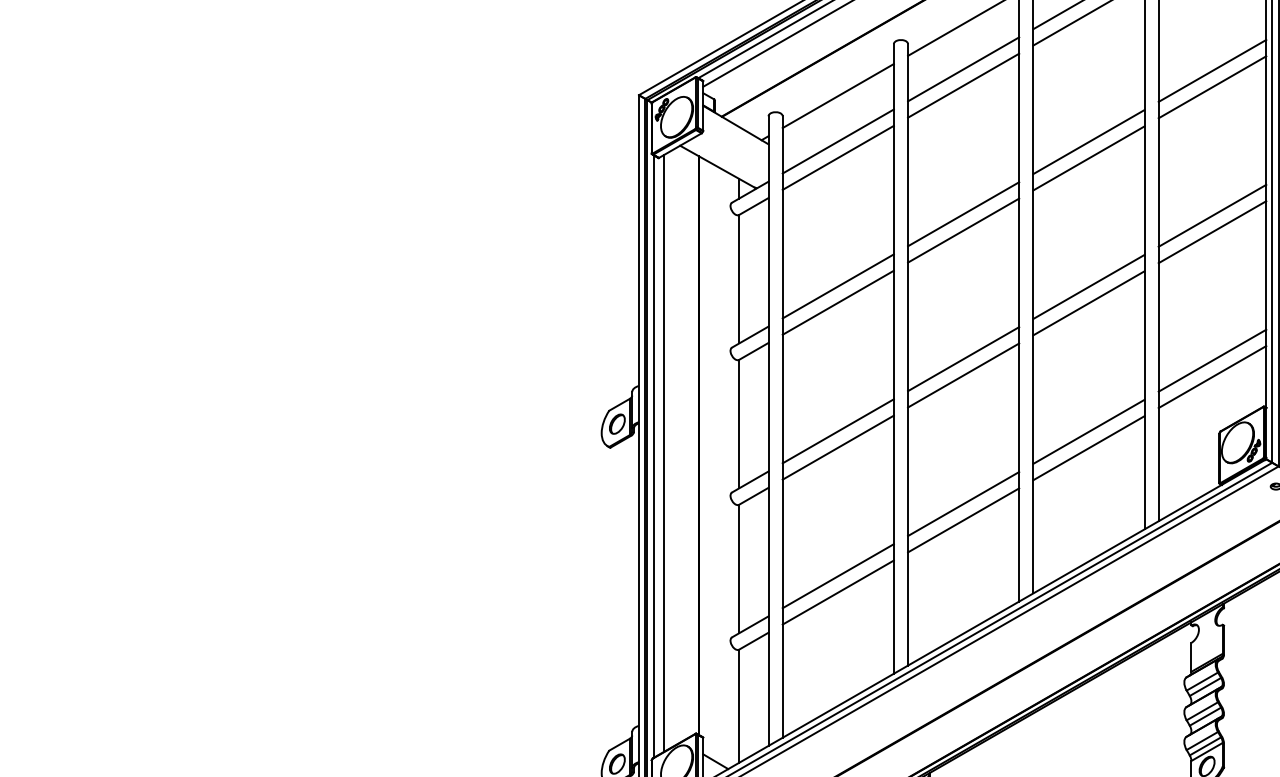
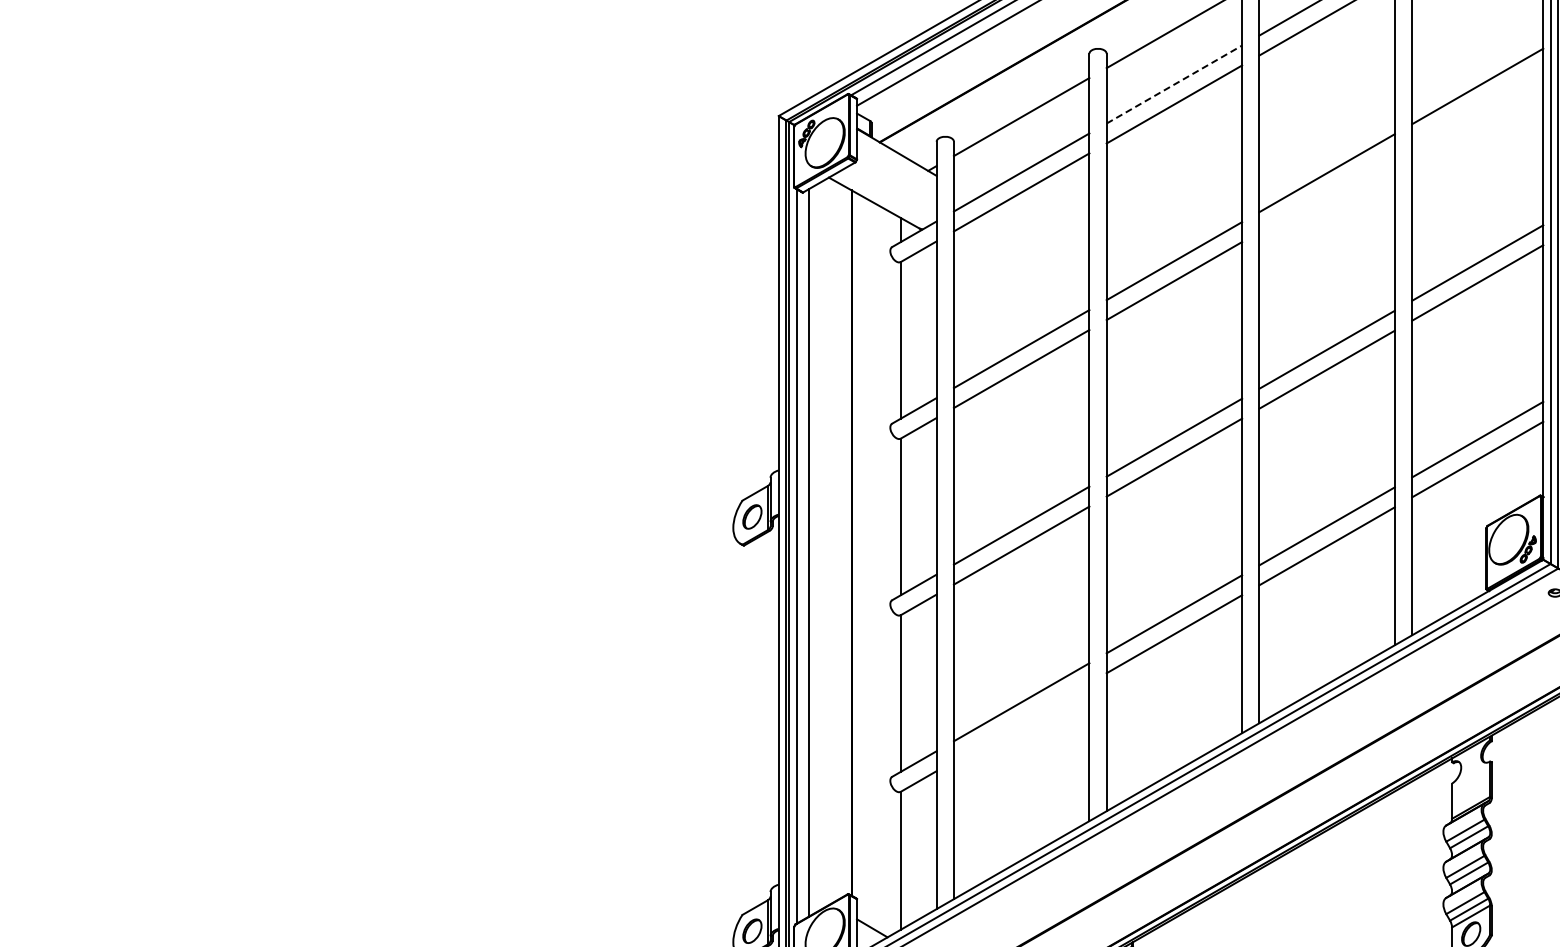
line: (963, 69) -> (1174, 84), solid -> dashed
line: (1212, 87) -> (1477, 106), removed
line: (1088, 158) -> (1326, 193), removed
line: (838, 592) -> (1021, 722), removed

